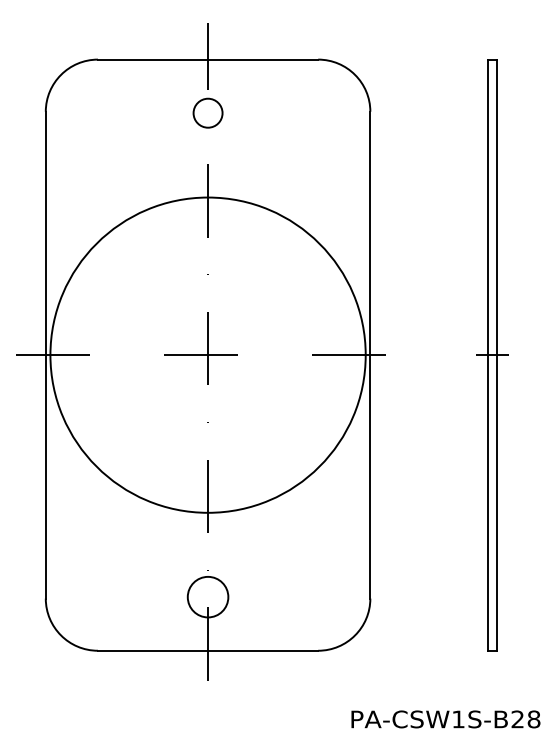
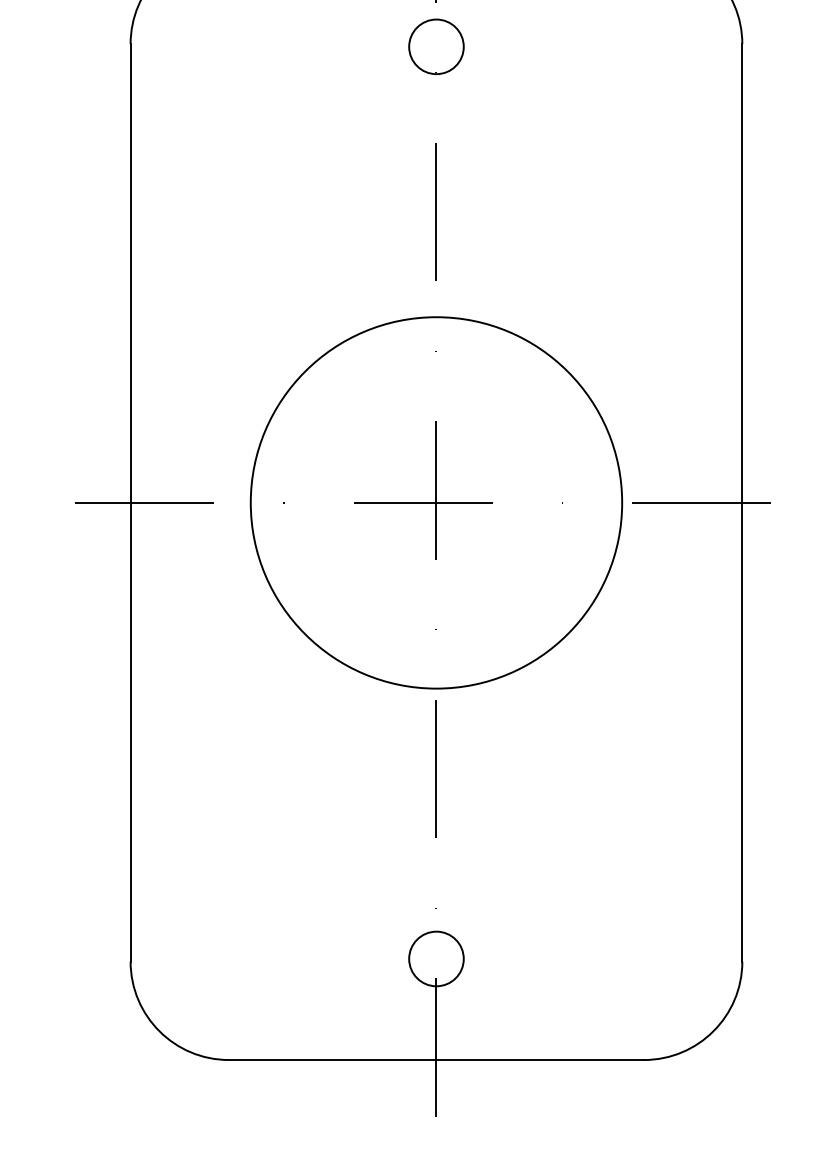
circle: (207, 354) -> (435, 501), size x0.62
circle: (207, 596) -> (435, 957), size x0.71

